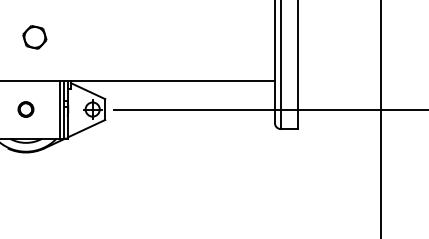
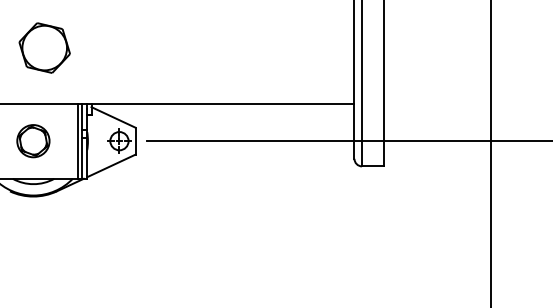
part: (34, 37) -> (44, 48), size x1.67
part: (25, 109) -> (32, 141), size x1.67

